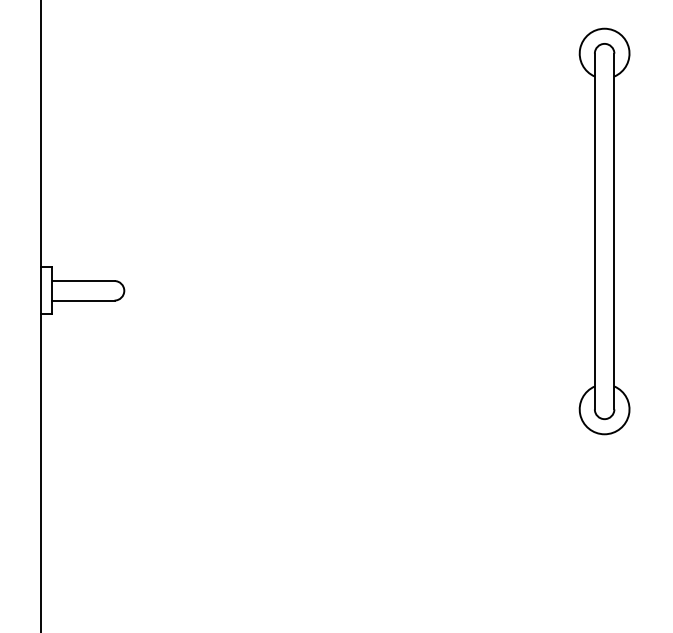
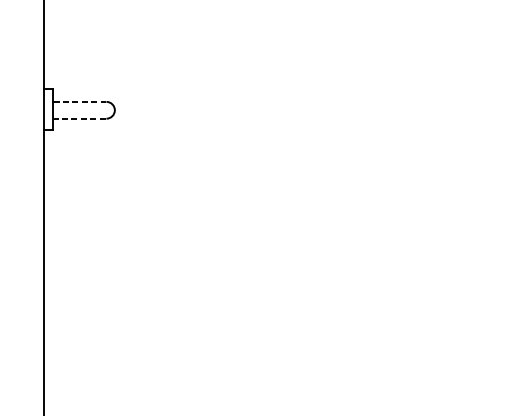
line: (83, 281) -> (79, 102), solid -> dashed
line: (83, 300) -> (79, 118), solid -> dashed

